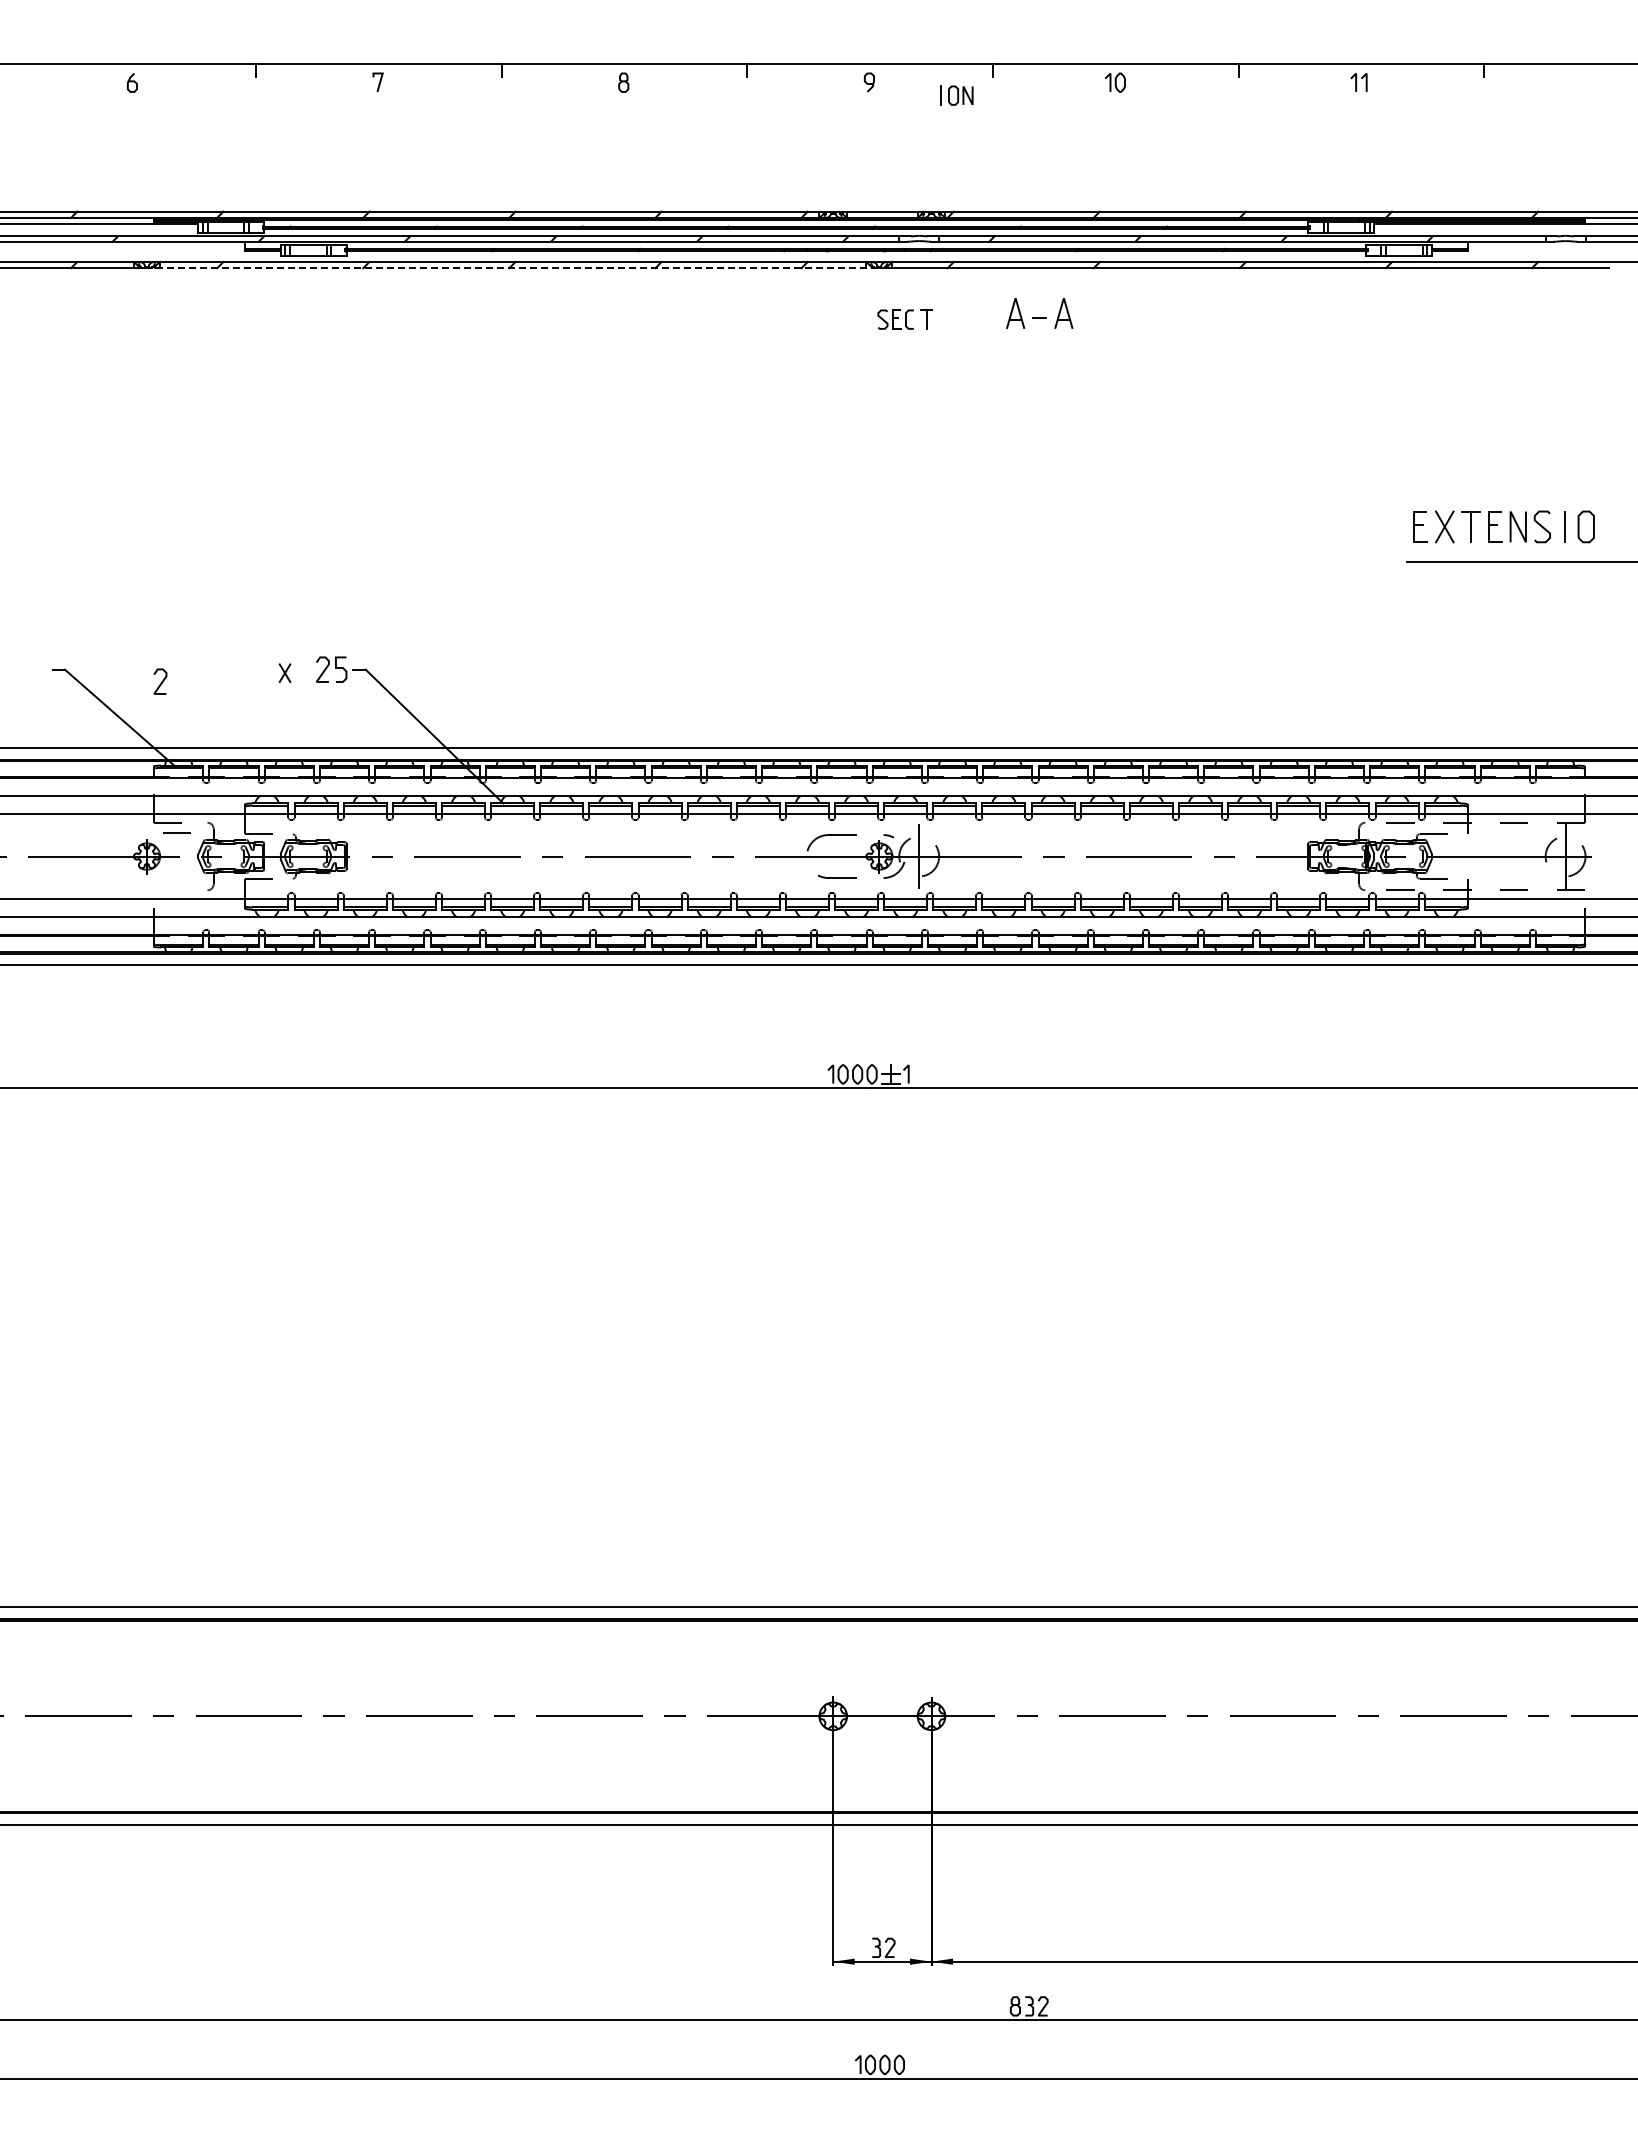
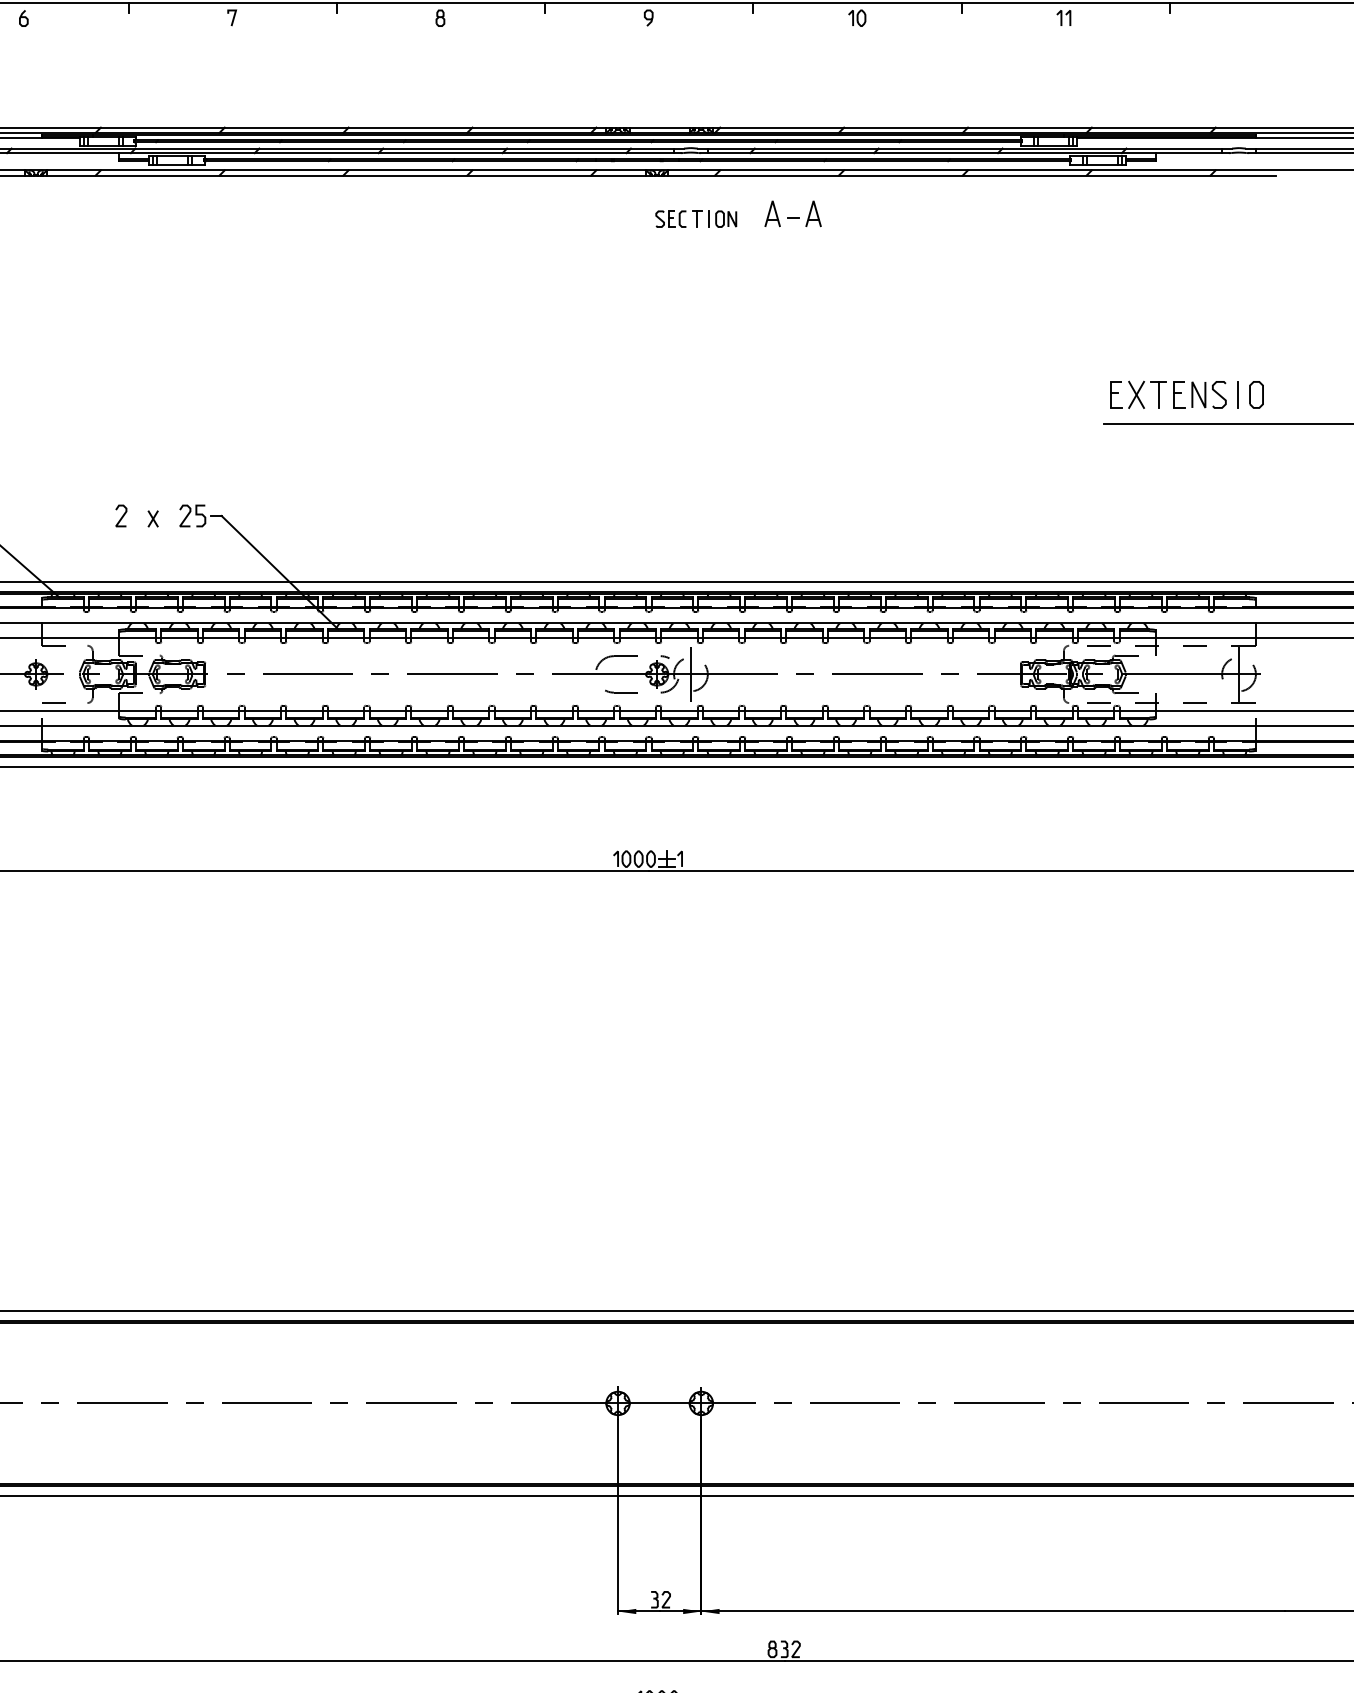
part: (956, 95) -> (722, 219), moved
line: (511, 268) -> (345, 175), dashed -> solid
curve: (161, 681) -> (122, 515), moved
line: (176, 832) -> (53, 702), moved

